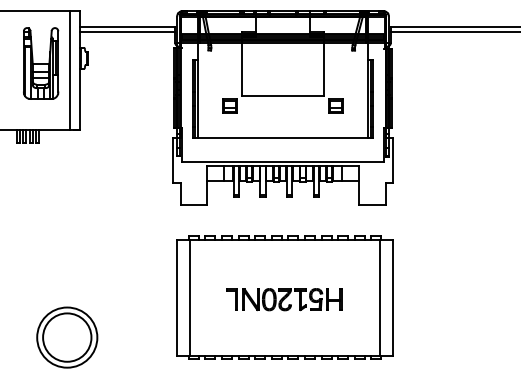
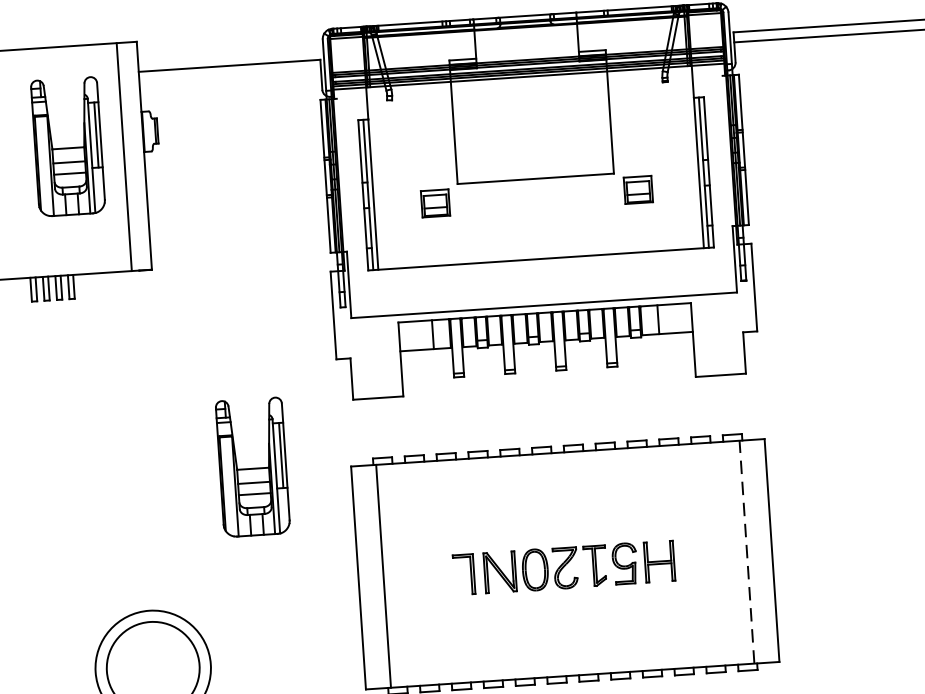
line: (127, 32) -> (229, 76), removed
part: (126, 236) -> (253, 467), added
line: (379, 297) -> (746, 551), solid -> dashed

